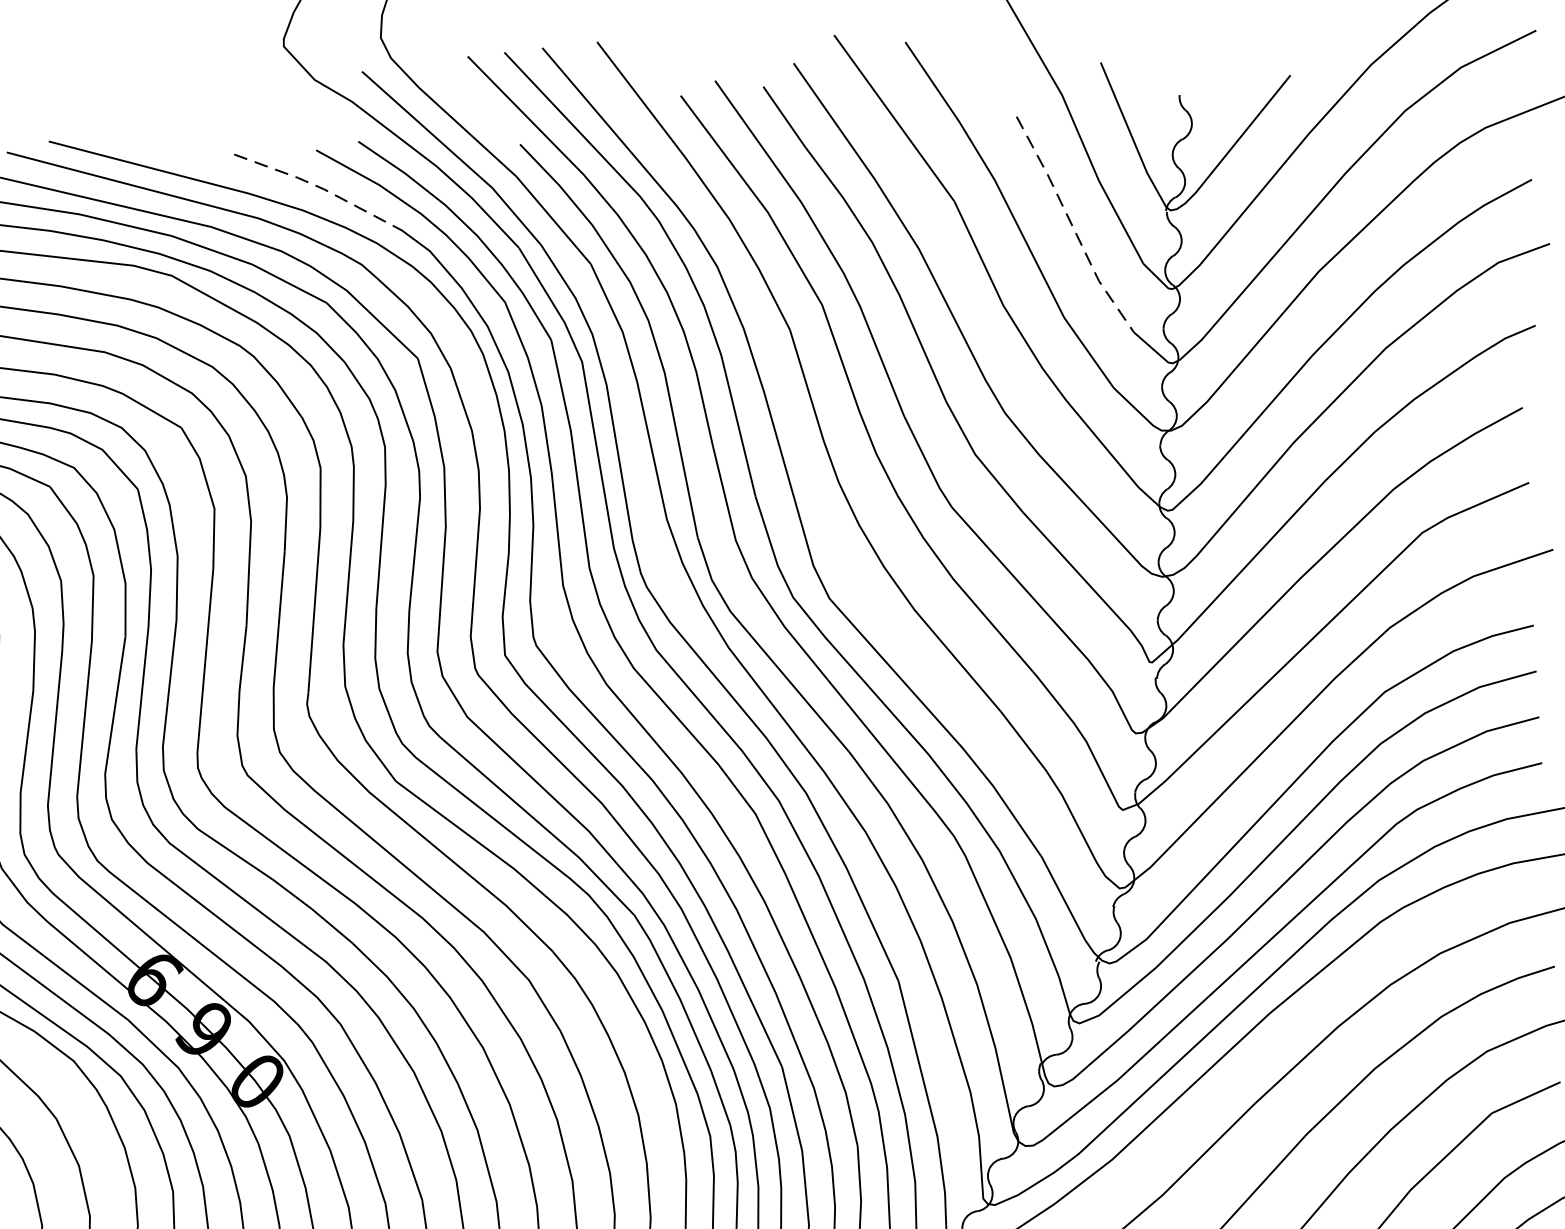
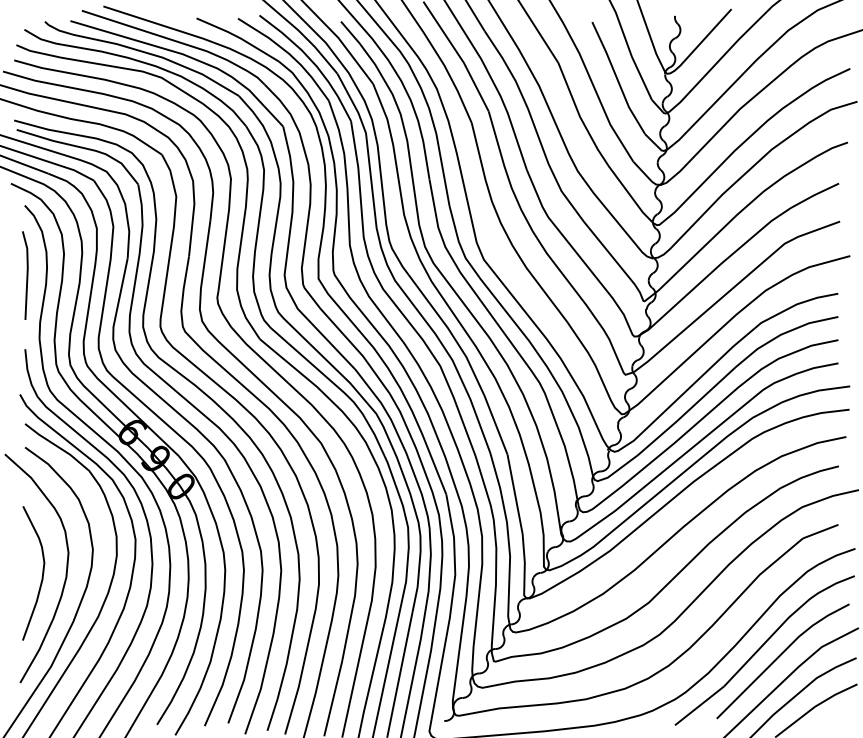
line: (321, 187) -> (239, 37), dashed -> solid
line: (1072, 225) -> (617, 78), dashed -> solid

